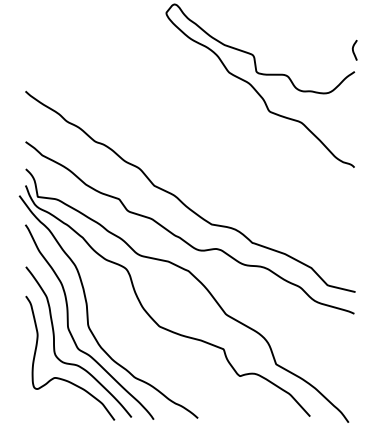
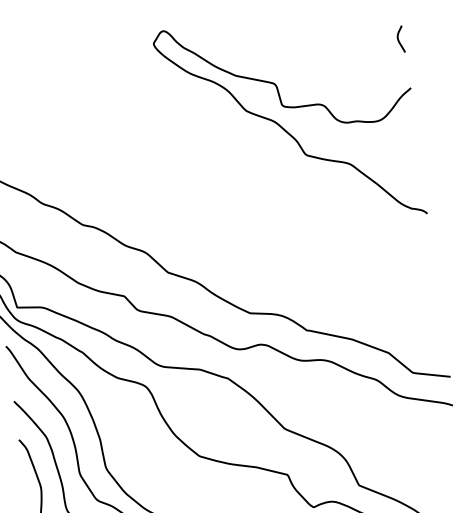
curve: (353, 49) -> (398, 38), moved

